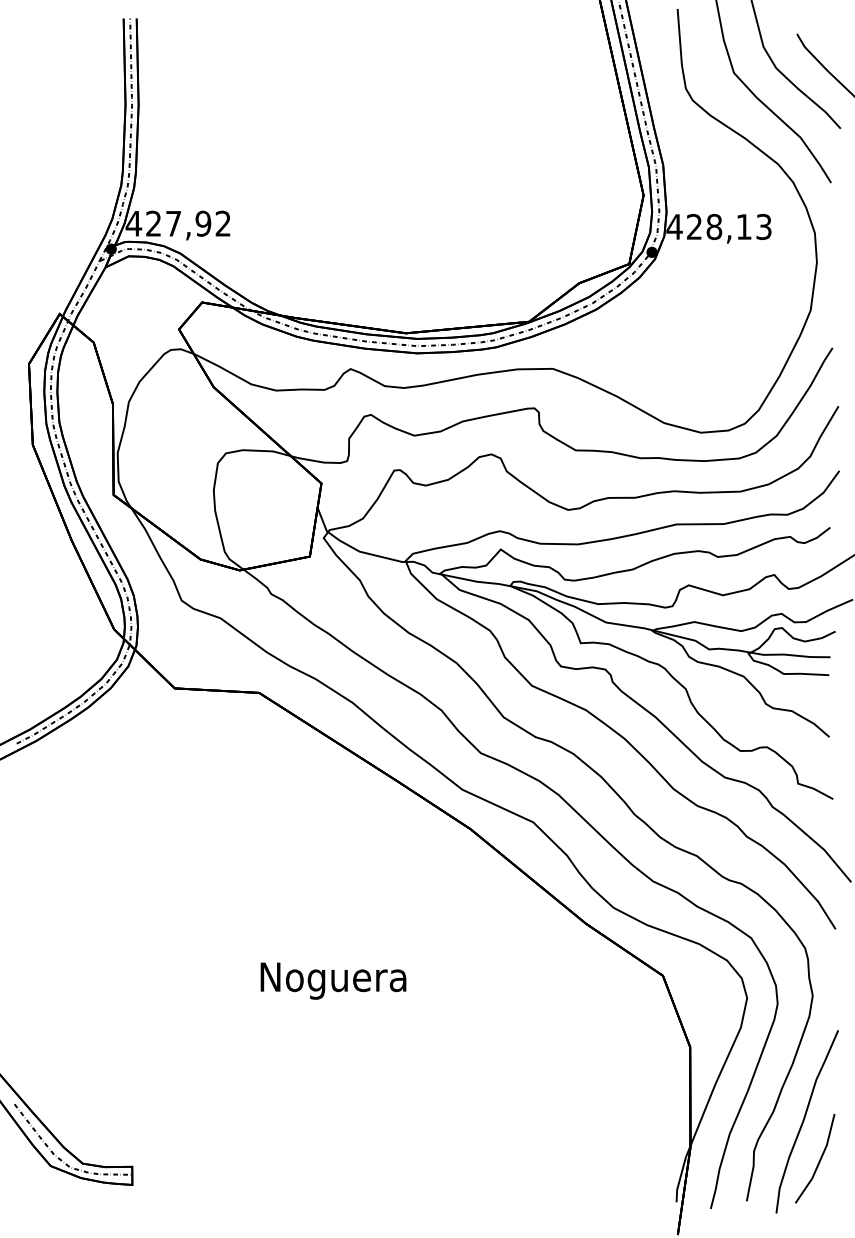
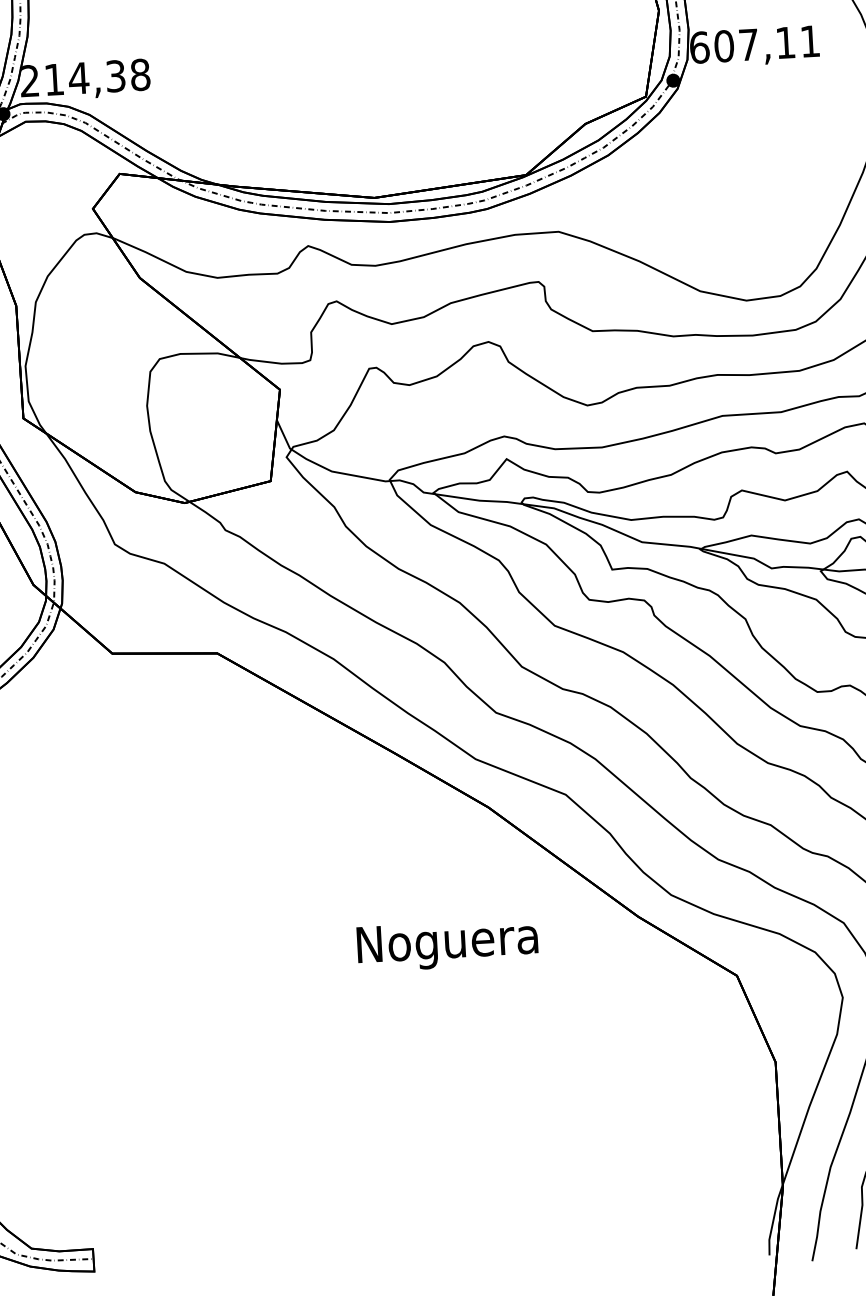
text: (178, 223) -> (84, 77), 427,92 -> 214,38
text: (718, 226) -> (753, 44), 428,13 -> 607,11
text: (333, 980) -> (447, 944), moved

